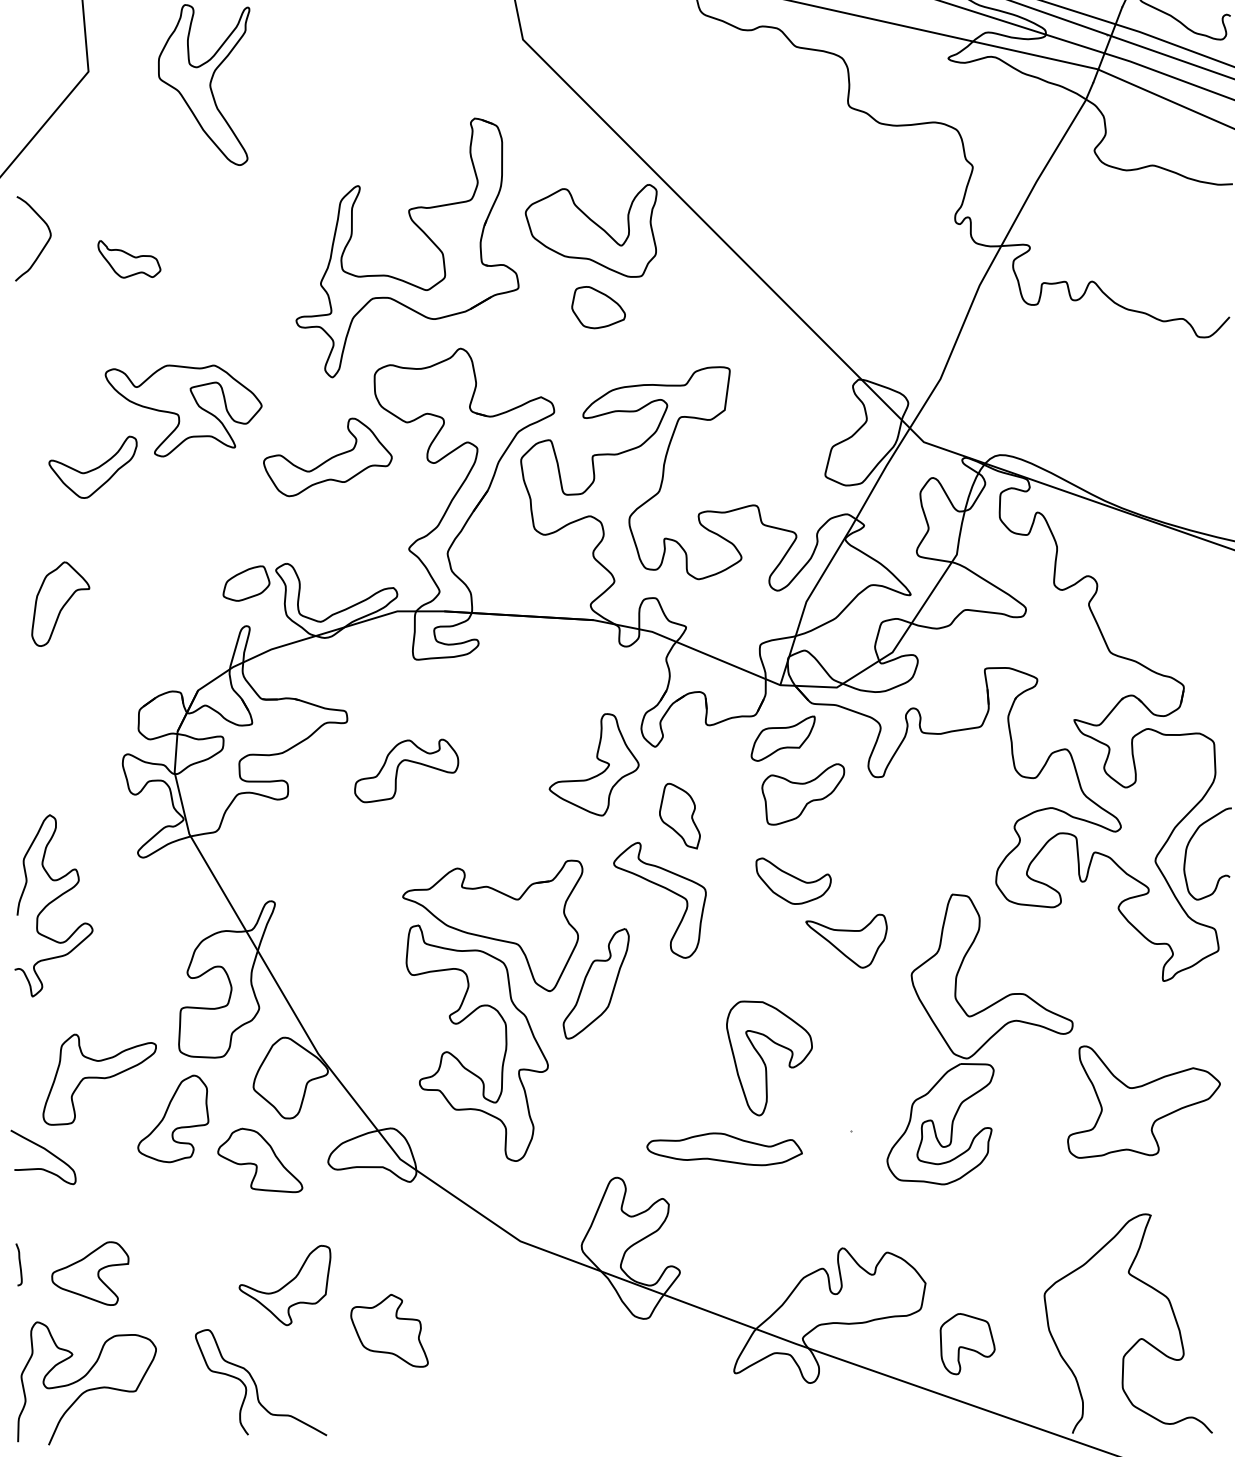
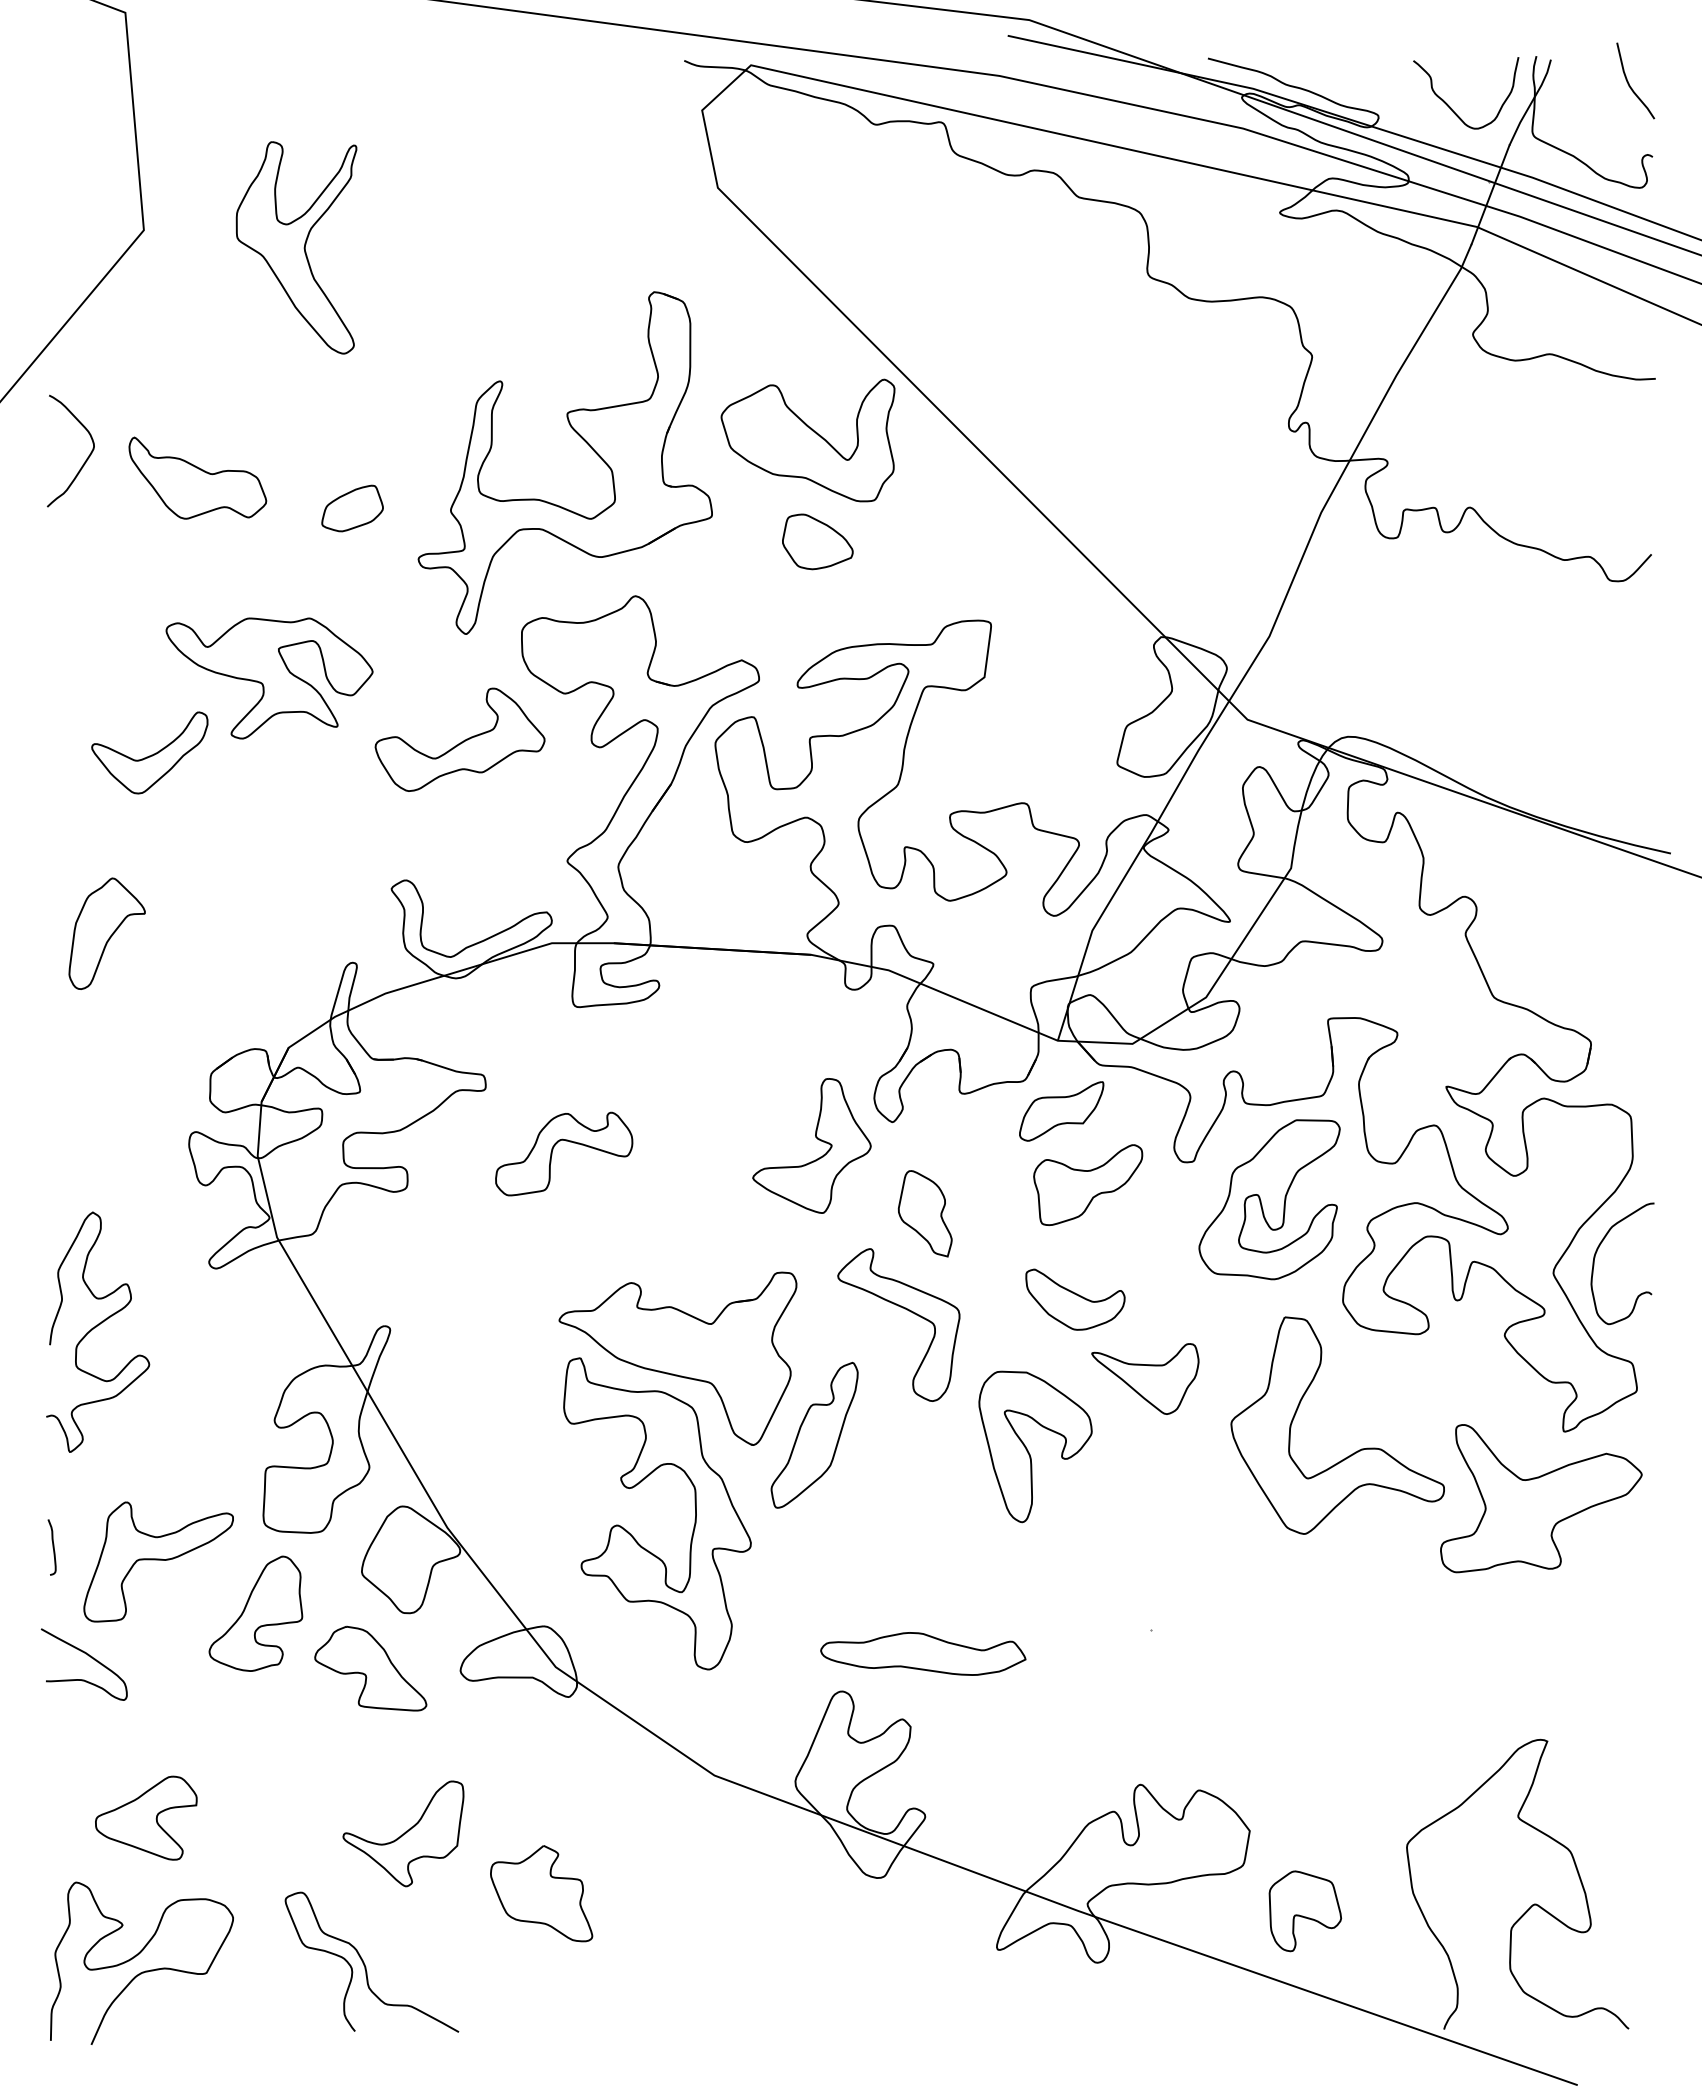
part: (129, 258) -> (197, 477), size x1.67
part: (246, 583) -> (352, 508), moved
part: (764, 1061) -> (1028, 1450), moved
part: (1144, 1102) -> (1541, 1498), moved
part: (940, 1123) -> (1269, 1199), moved
part: (724, 1148) -> (923, 1653), moved
curve: (19, 1264) -> (52, 1547), moved

